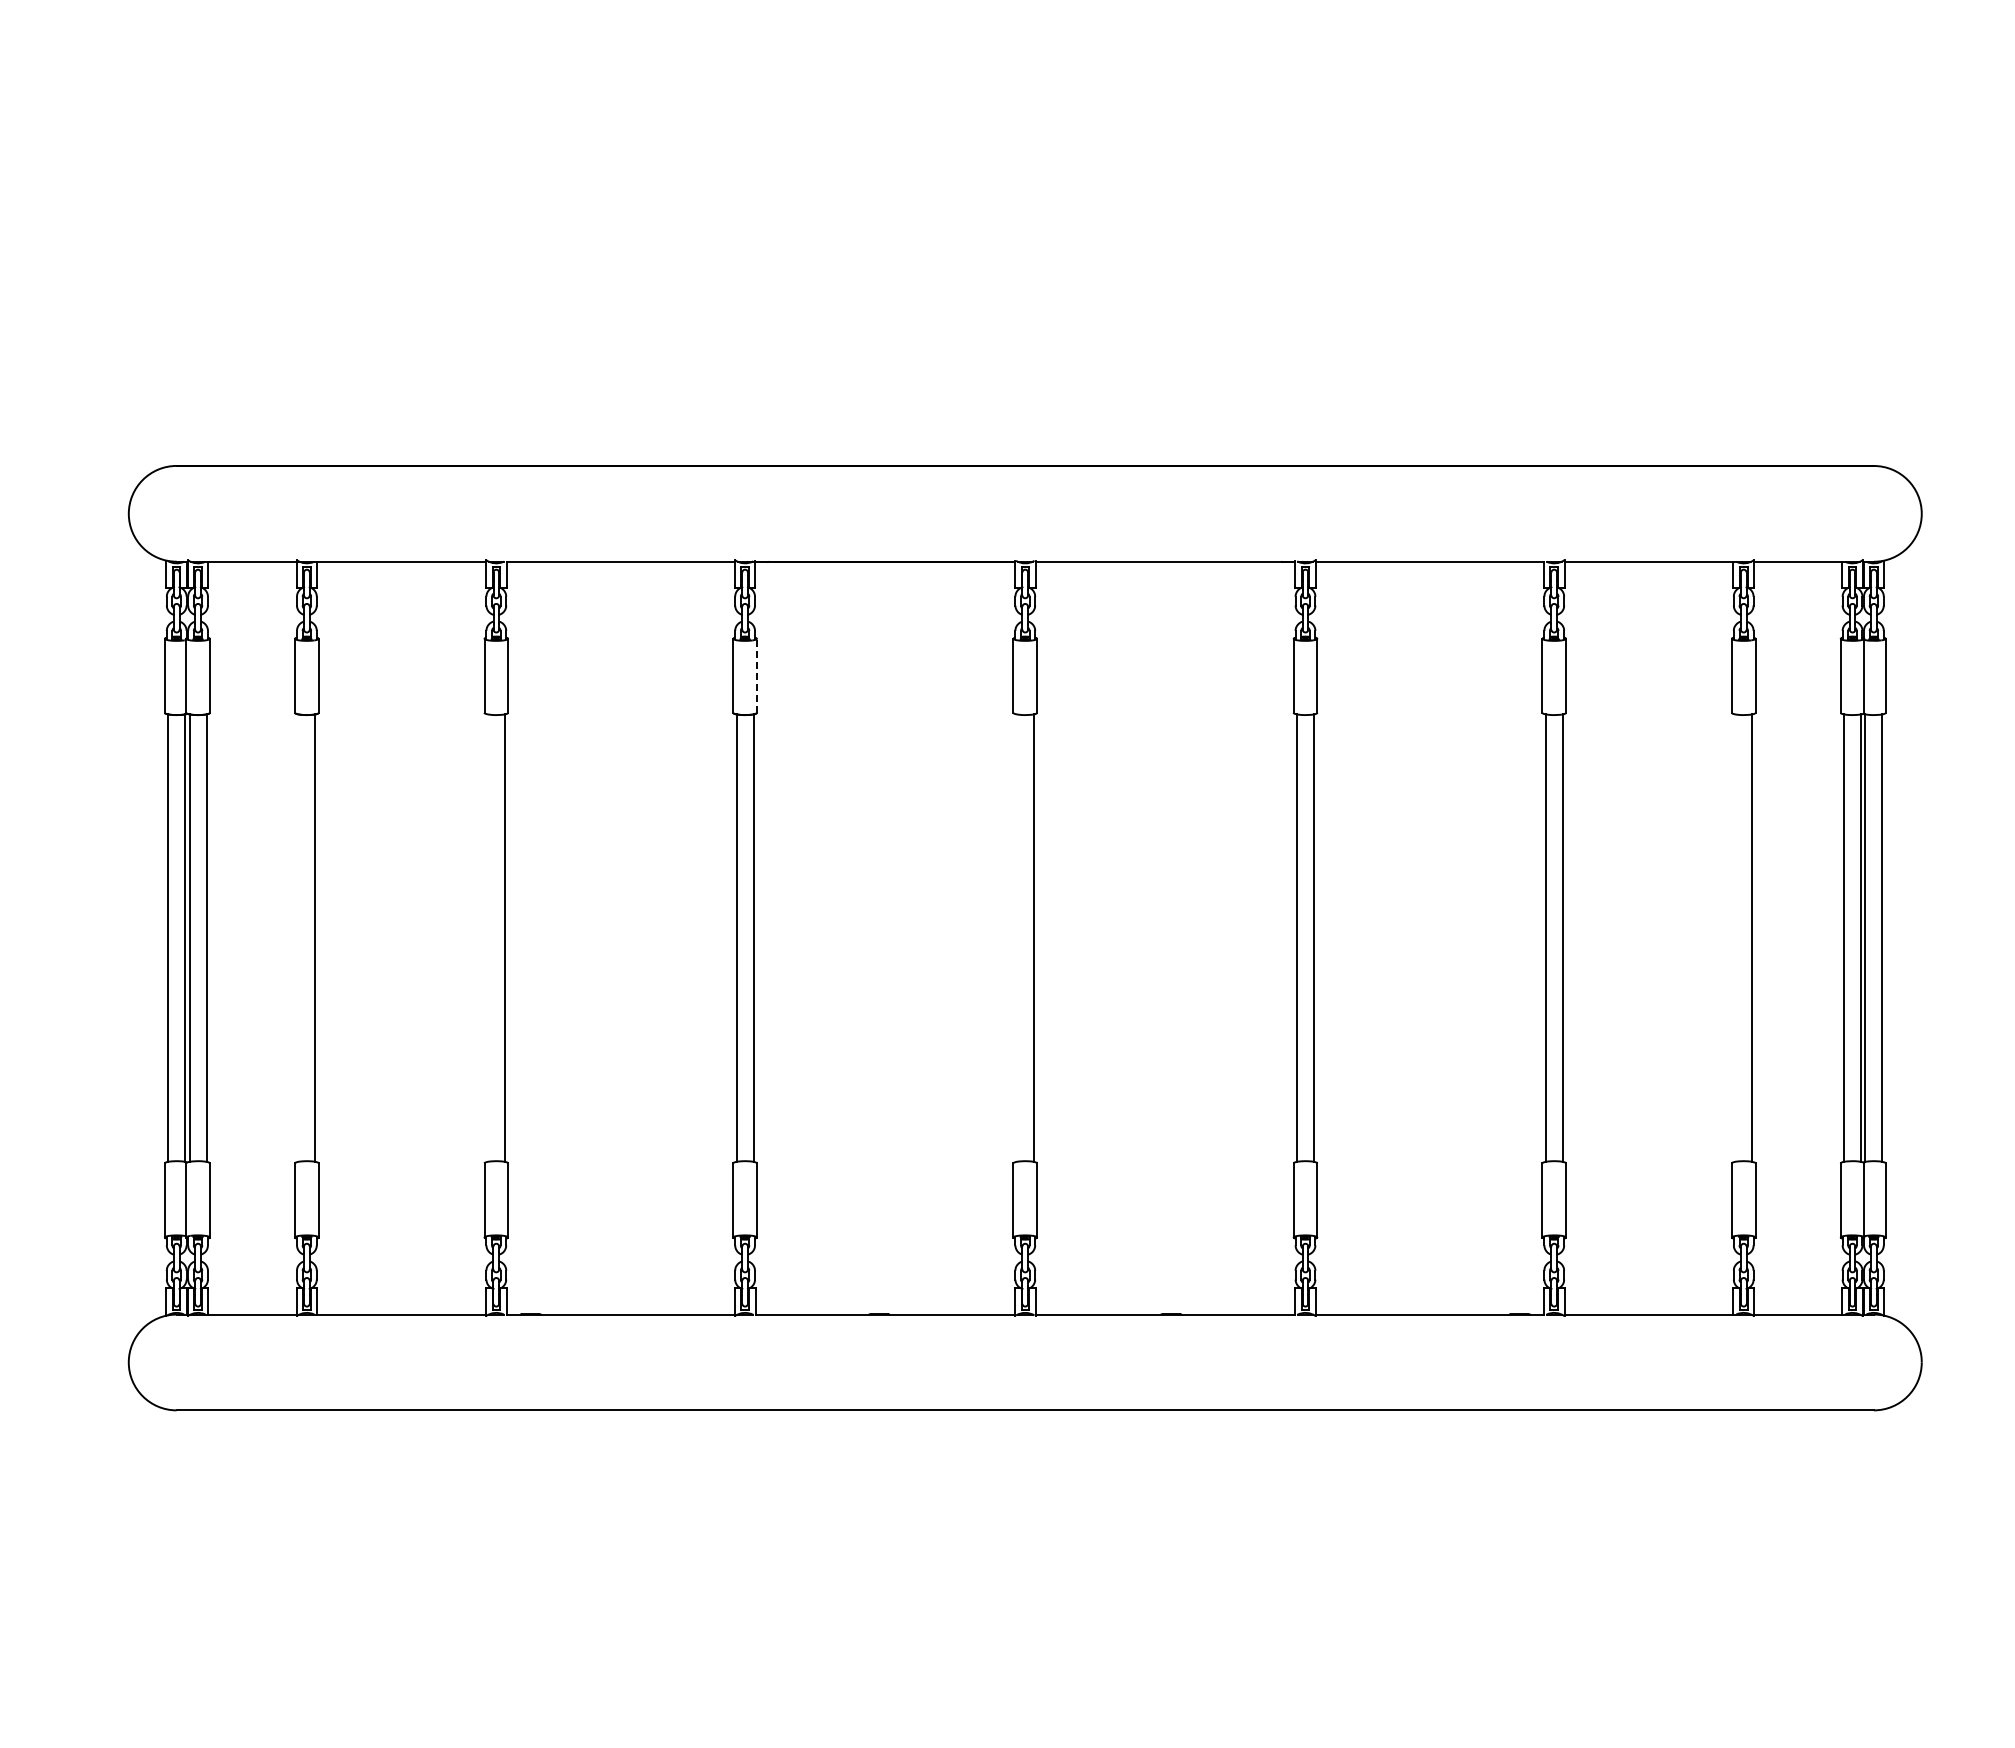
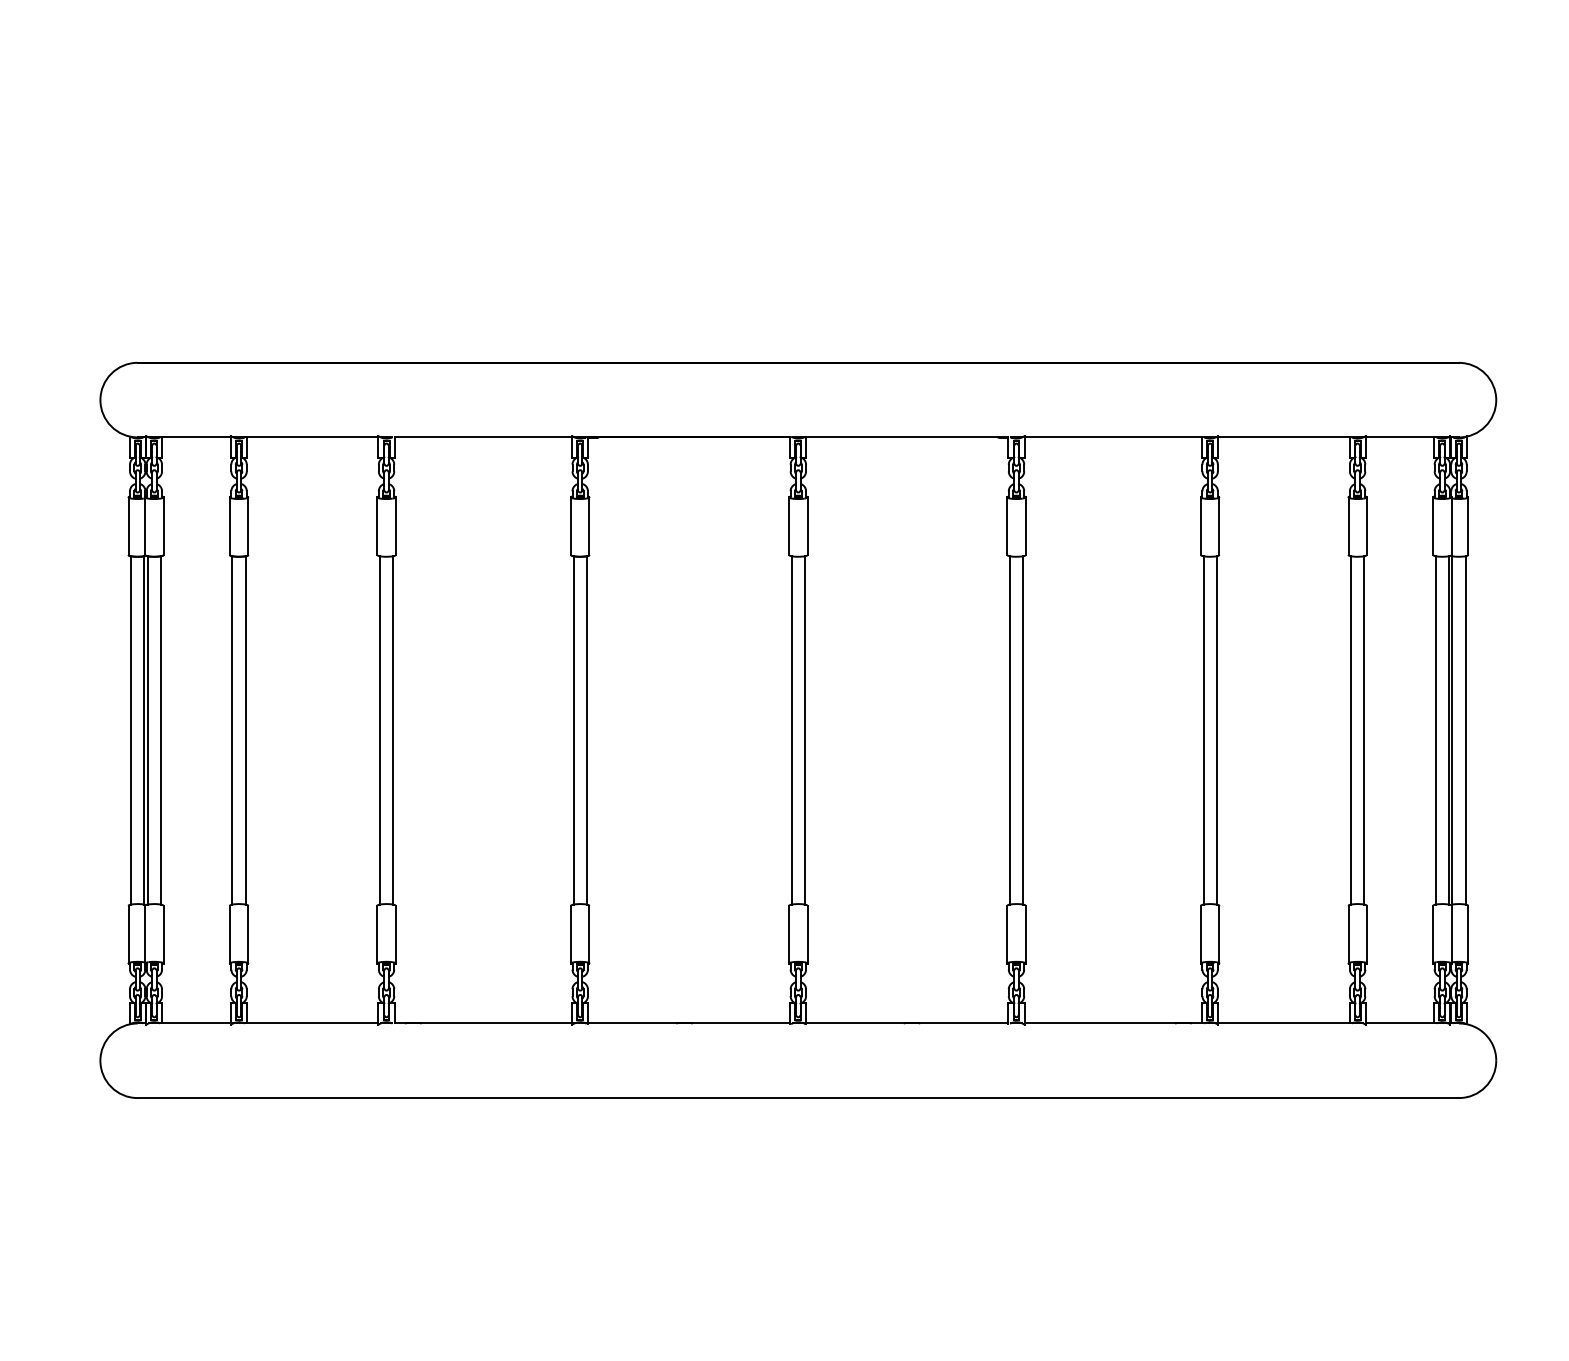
line: (756, 675) -> (589, 525), dashed -> solid
line: (298, 937) -> (232, 729), added
line: (487, 937) -> (379, 729), added
line: (1016, 937) -> (791, 729), added
line: (1735, 937) -> (1351, 729), added

